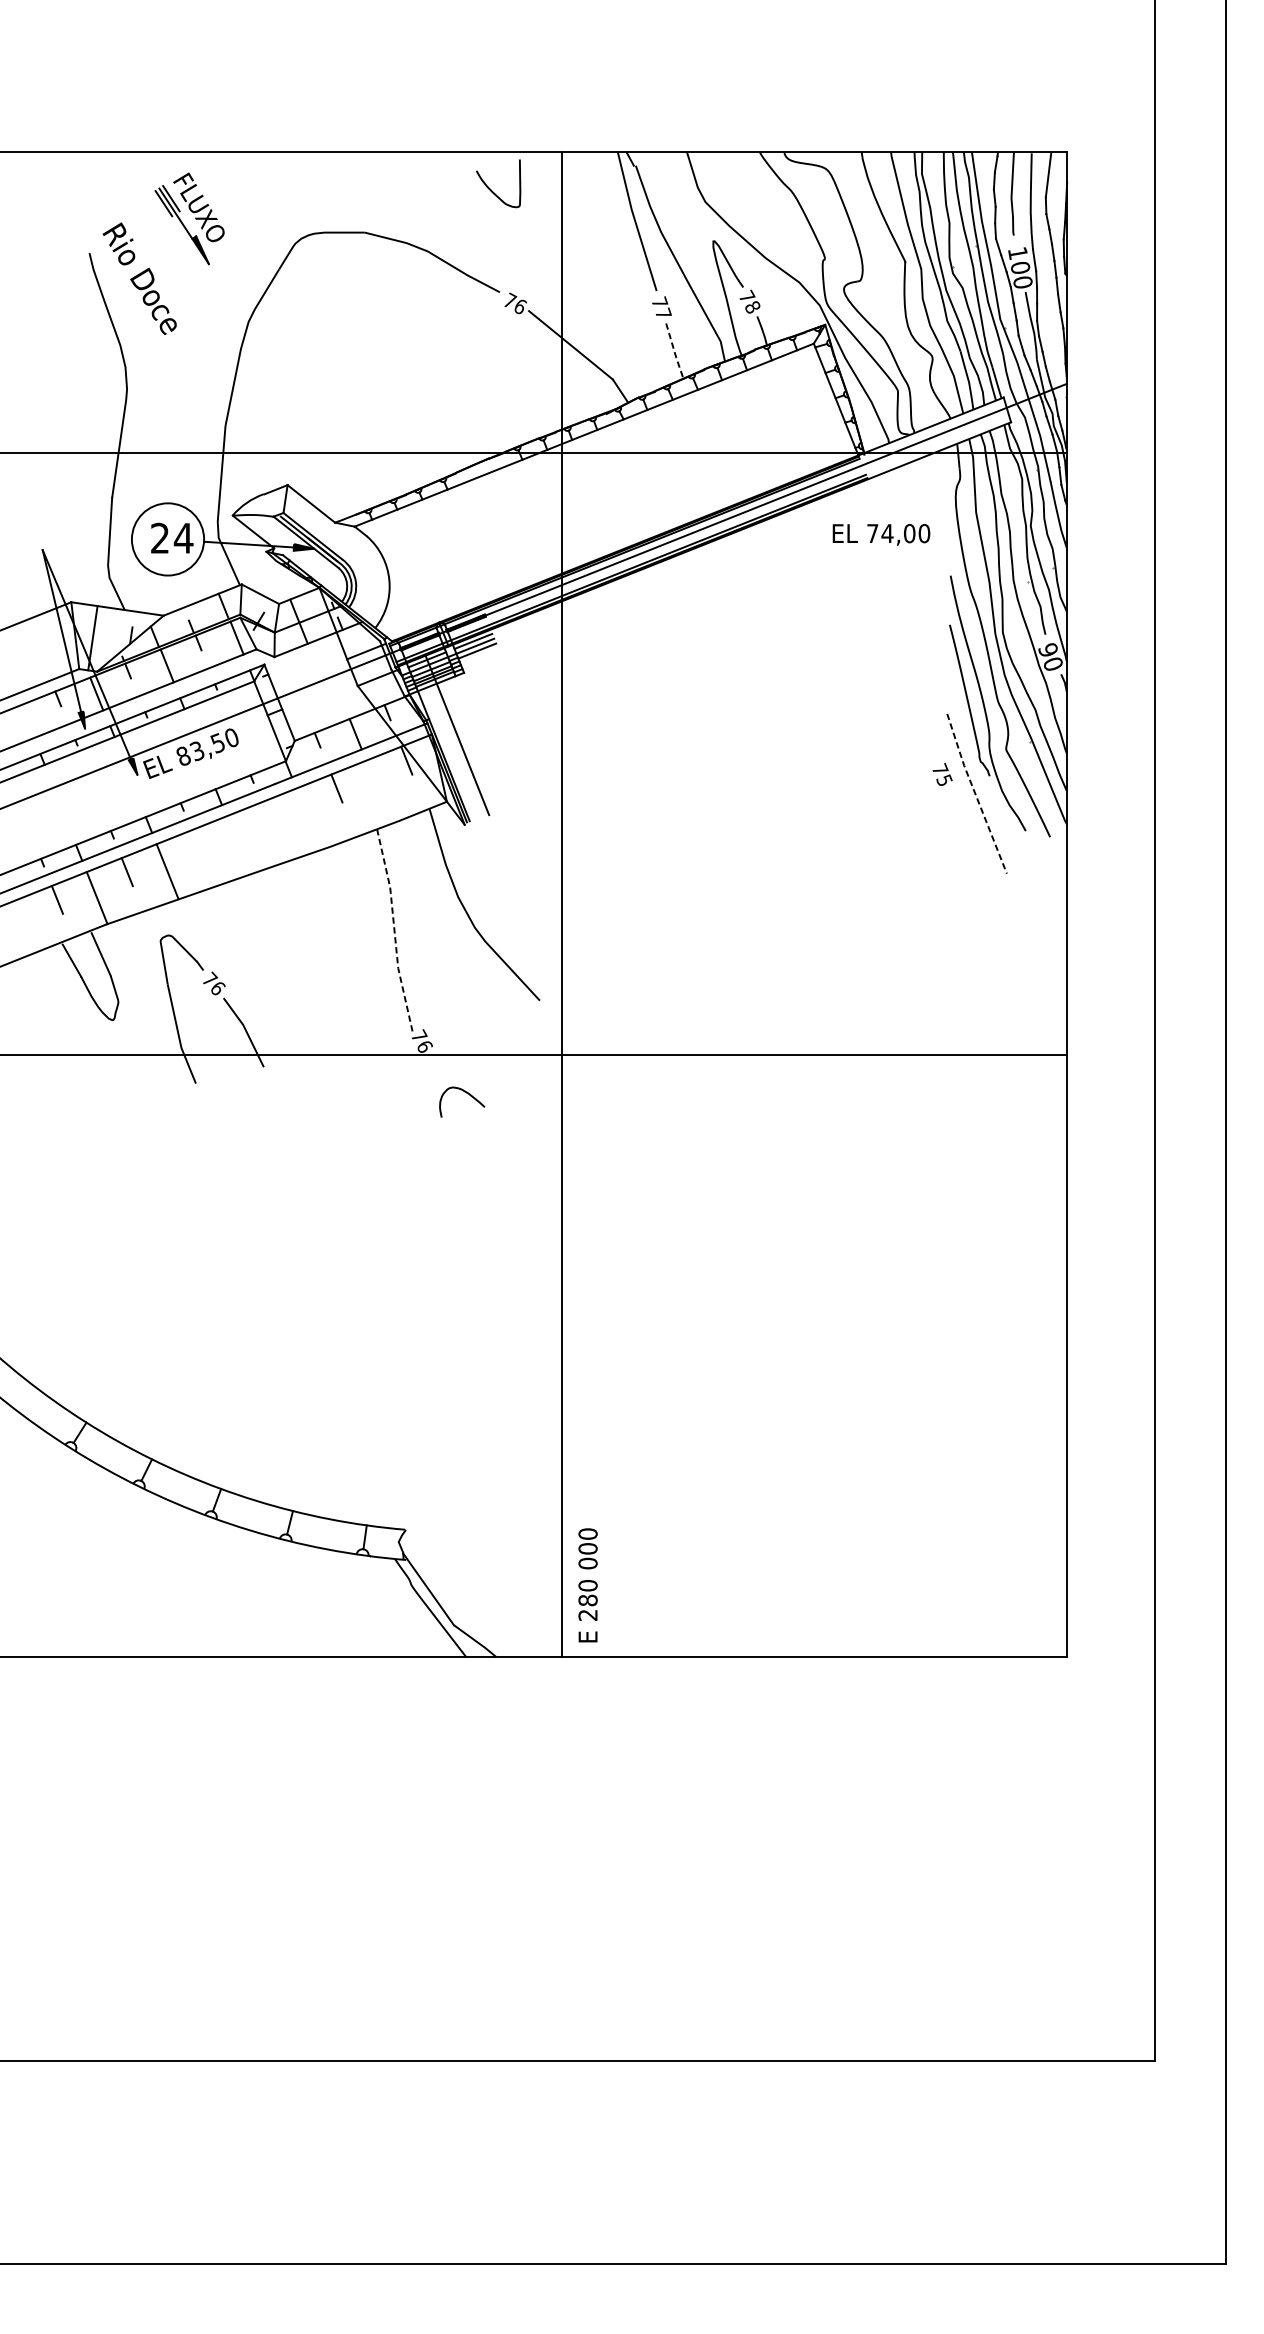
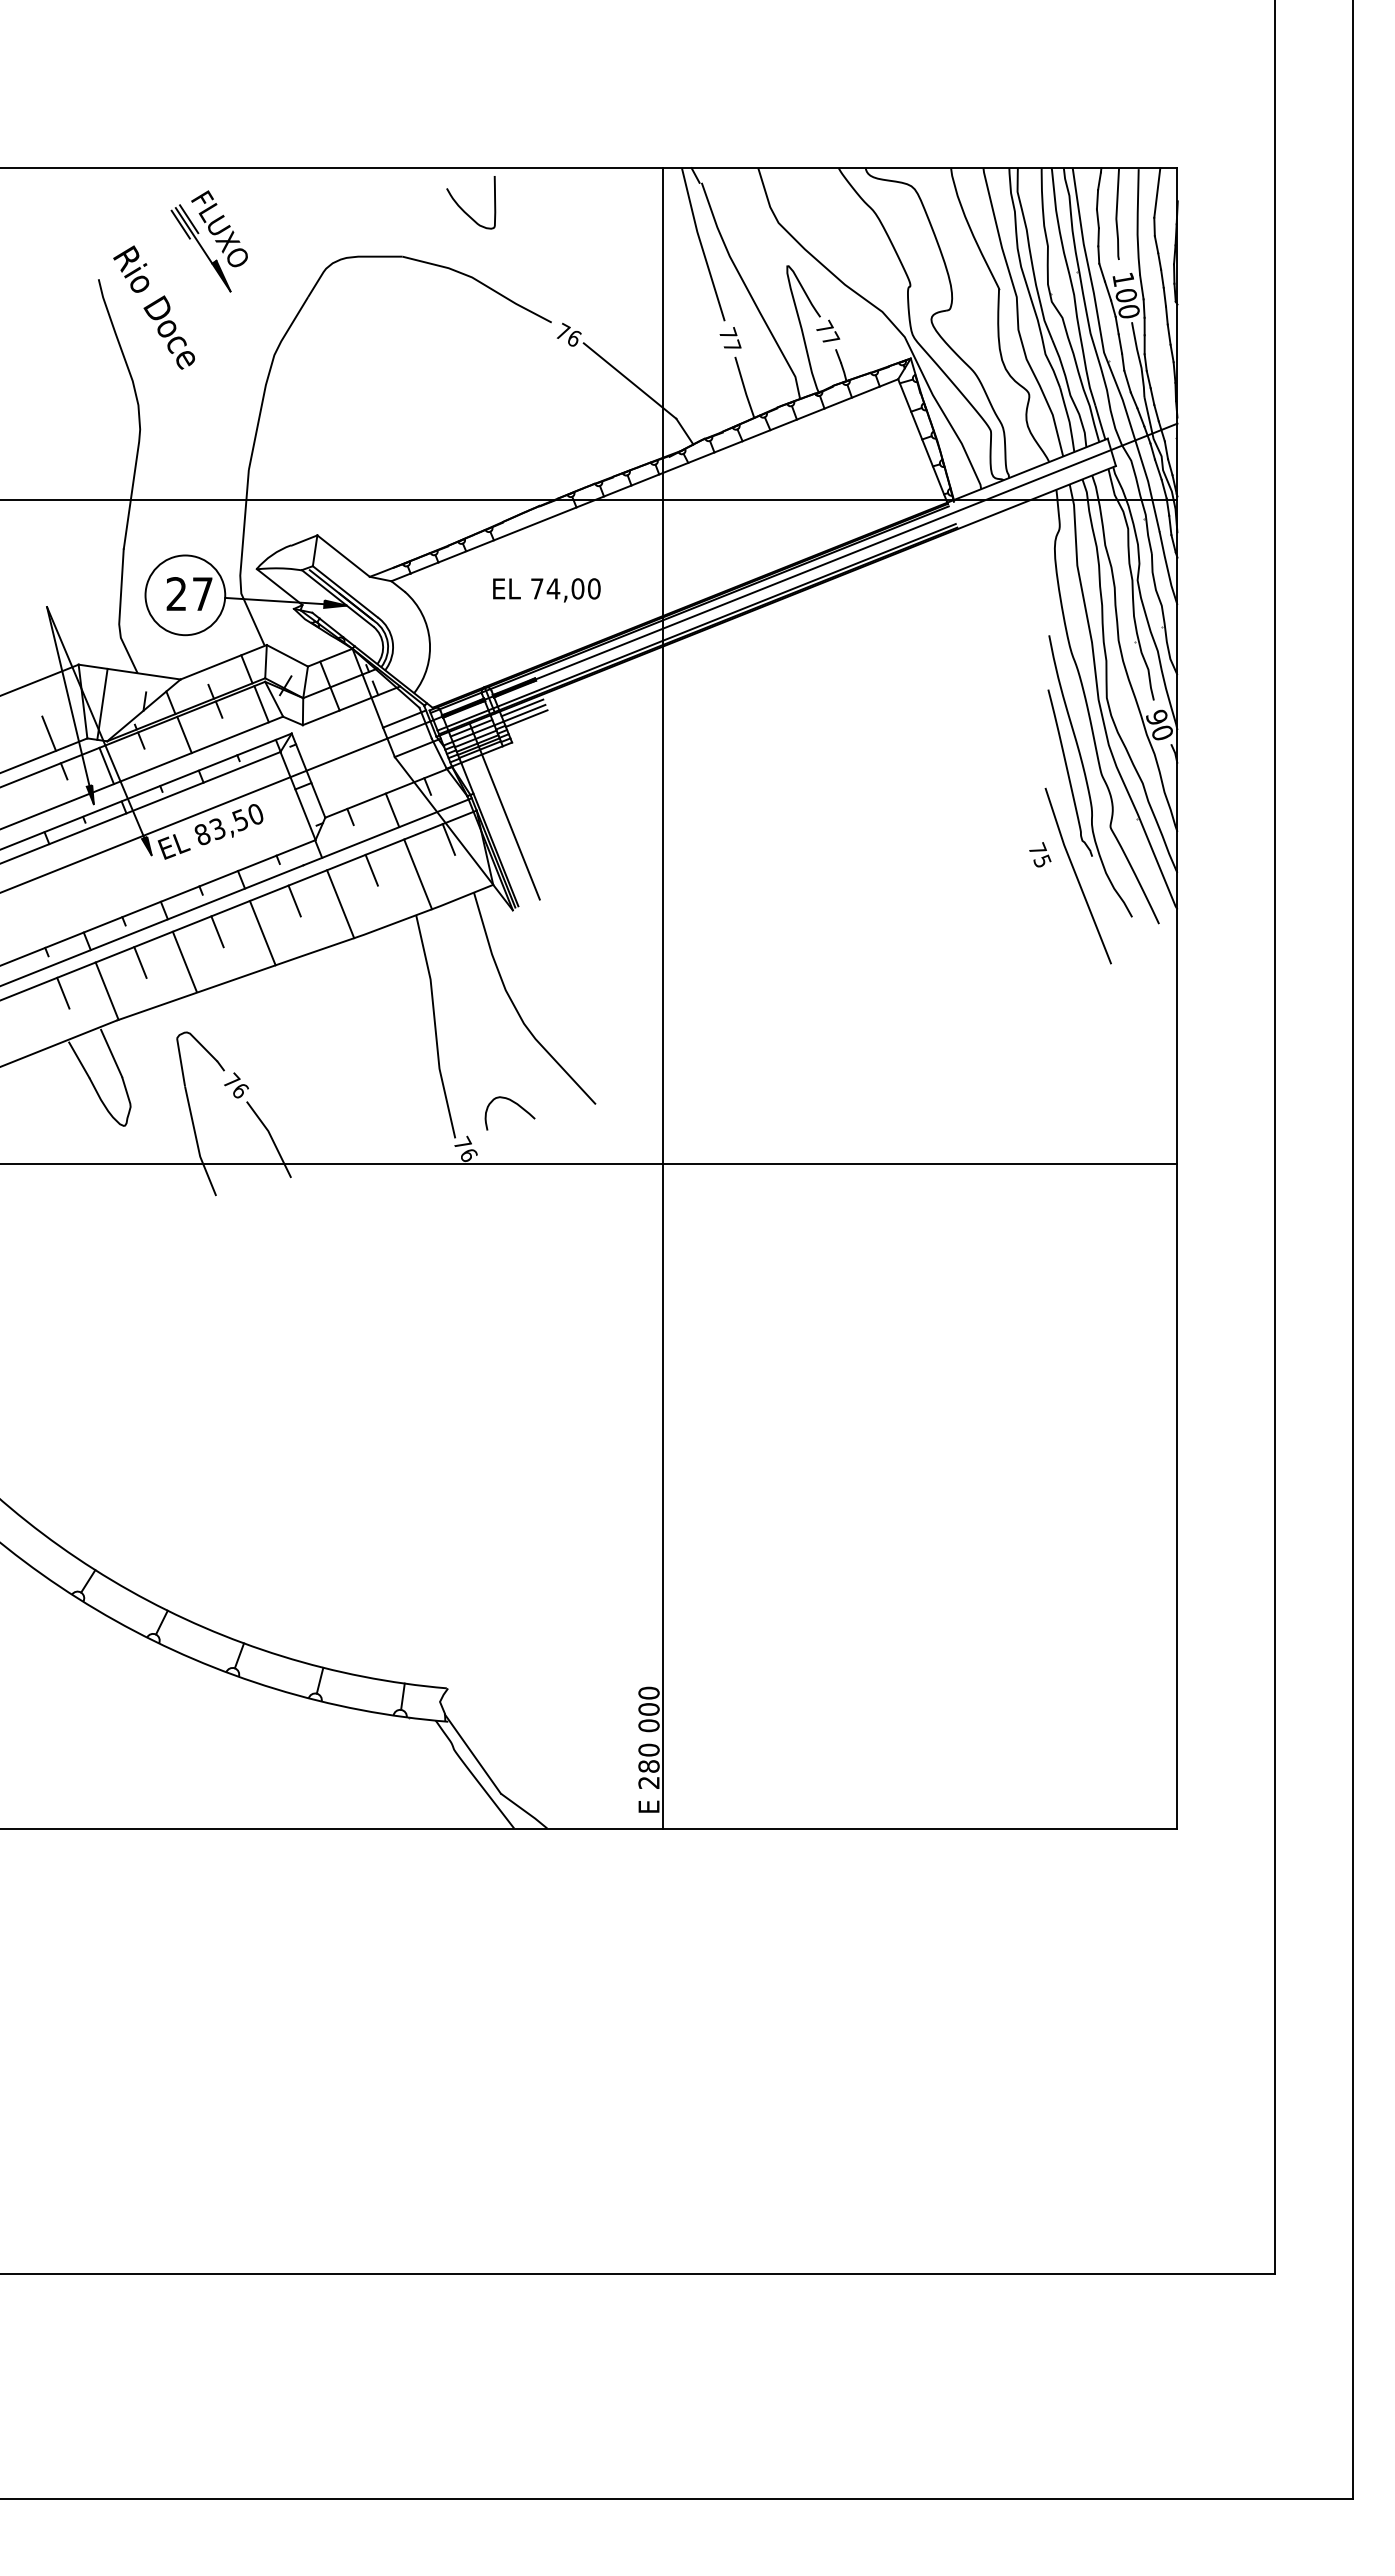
curve: (491, 189) -> (463, 209), moved
text: (753, 306) -> (831, 338), 78 -> 77
line: (674, 352) -> (744, 388), dashed -> solid
text: (881, 535) -> (546, 590), moved
text: (183, 537) -> (202, 593), 24 -> 27
line: (44, 664) -> (49, 733), added
line: (379, 792) -> (418, 874), added
line: (975, 794) -> (1076, 876), dashed -> solid
line: (266, 815) -> (294, 900), added
line: (308, 819) -> (340, 904), added
line: (197, 844) -> (217, 931), added
line: (237, 845) -> (262, 933), added
line: (561, 904) -> (662, 998), moved
line: (394, 930) -> (435, 1027), dashed -> solid
curve: (467, 1094) -> (515, 1104), moved

